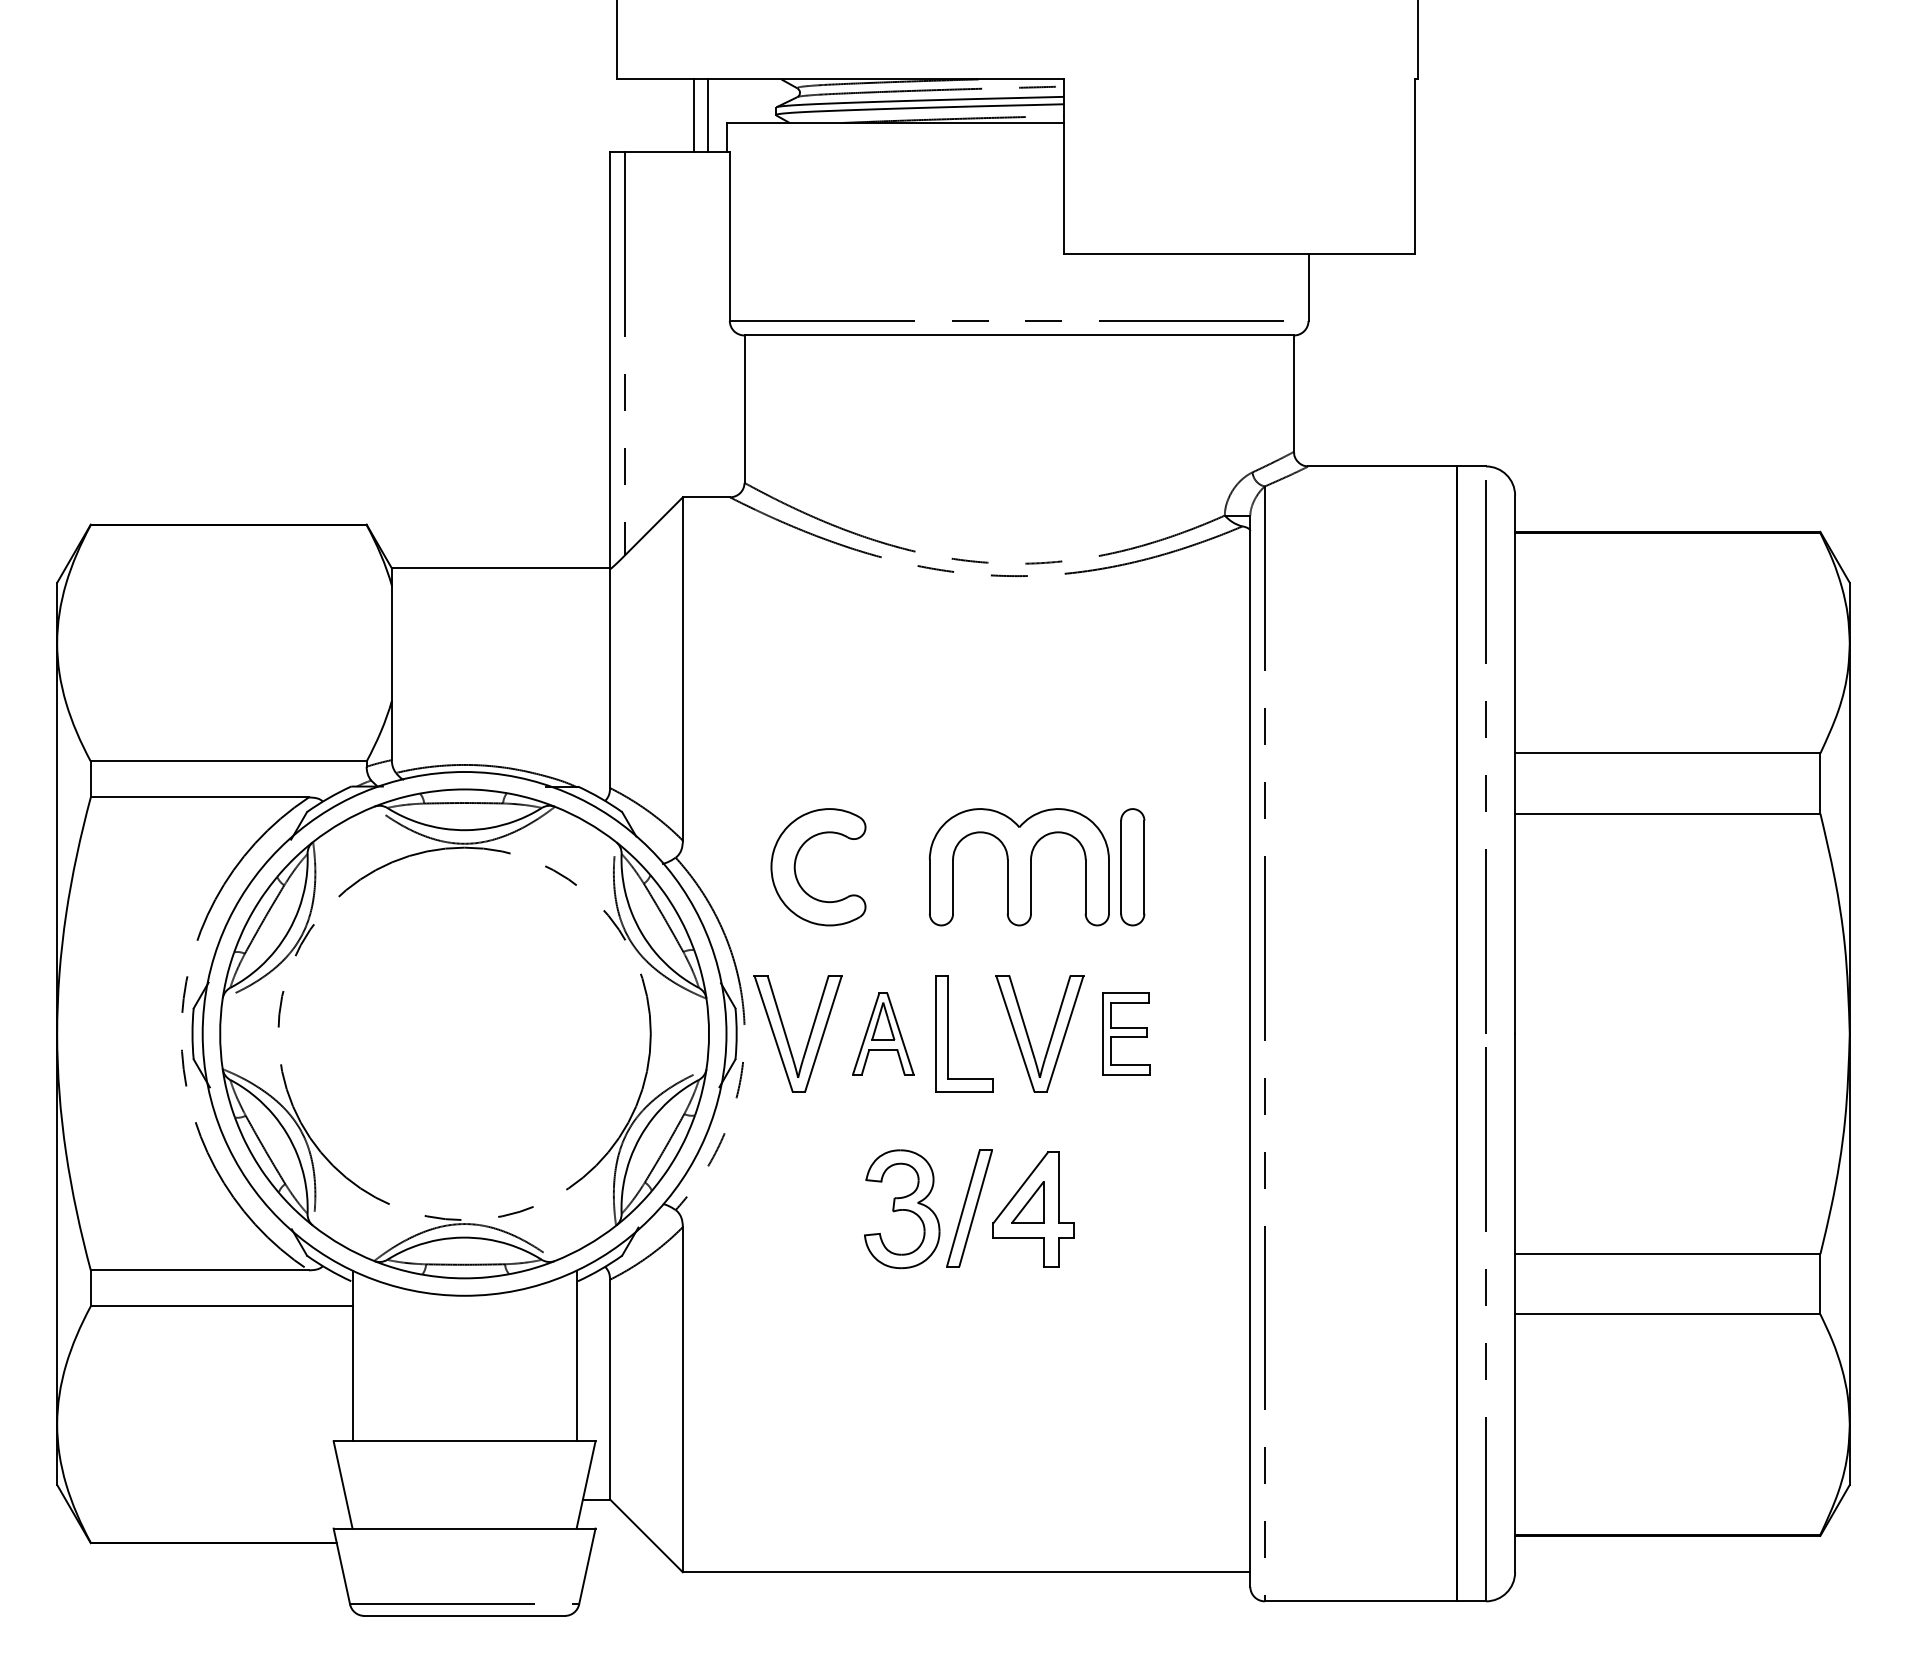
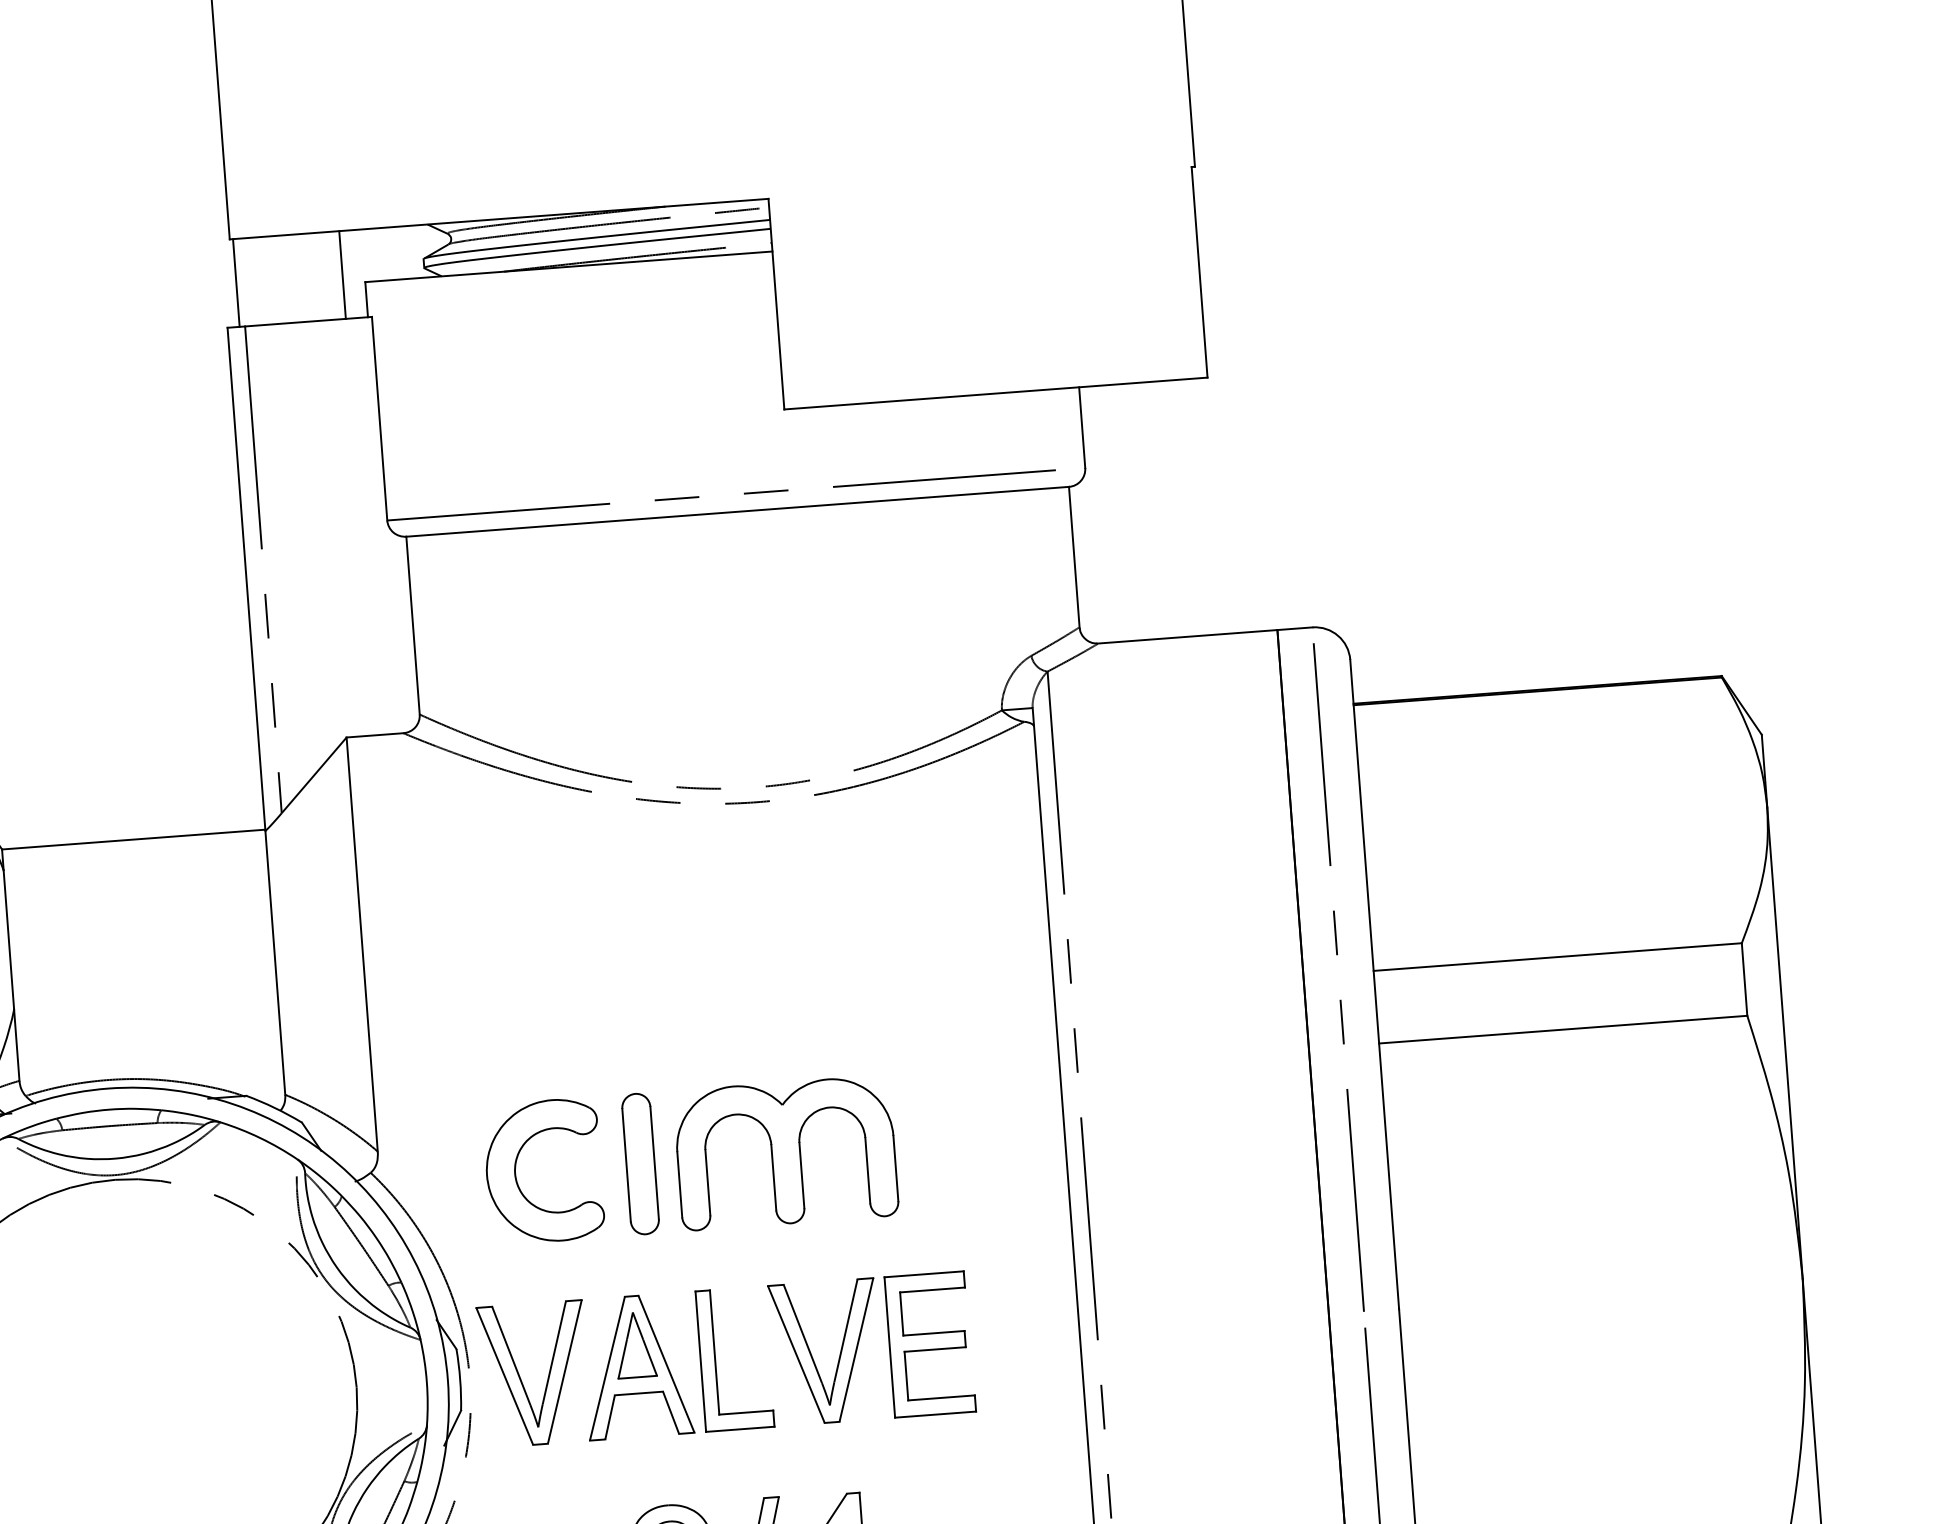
line: (694, 115) -> (236, 282), moved
part: (1132, 867) -> (640, 1164), moved
part: (883, 1033) -> (637, 1365), size x1.43
part: (1126, 1033) -> (930, 1343), size x1.43

